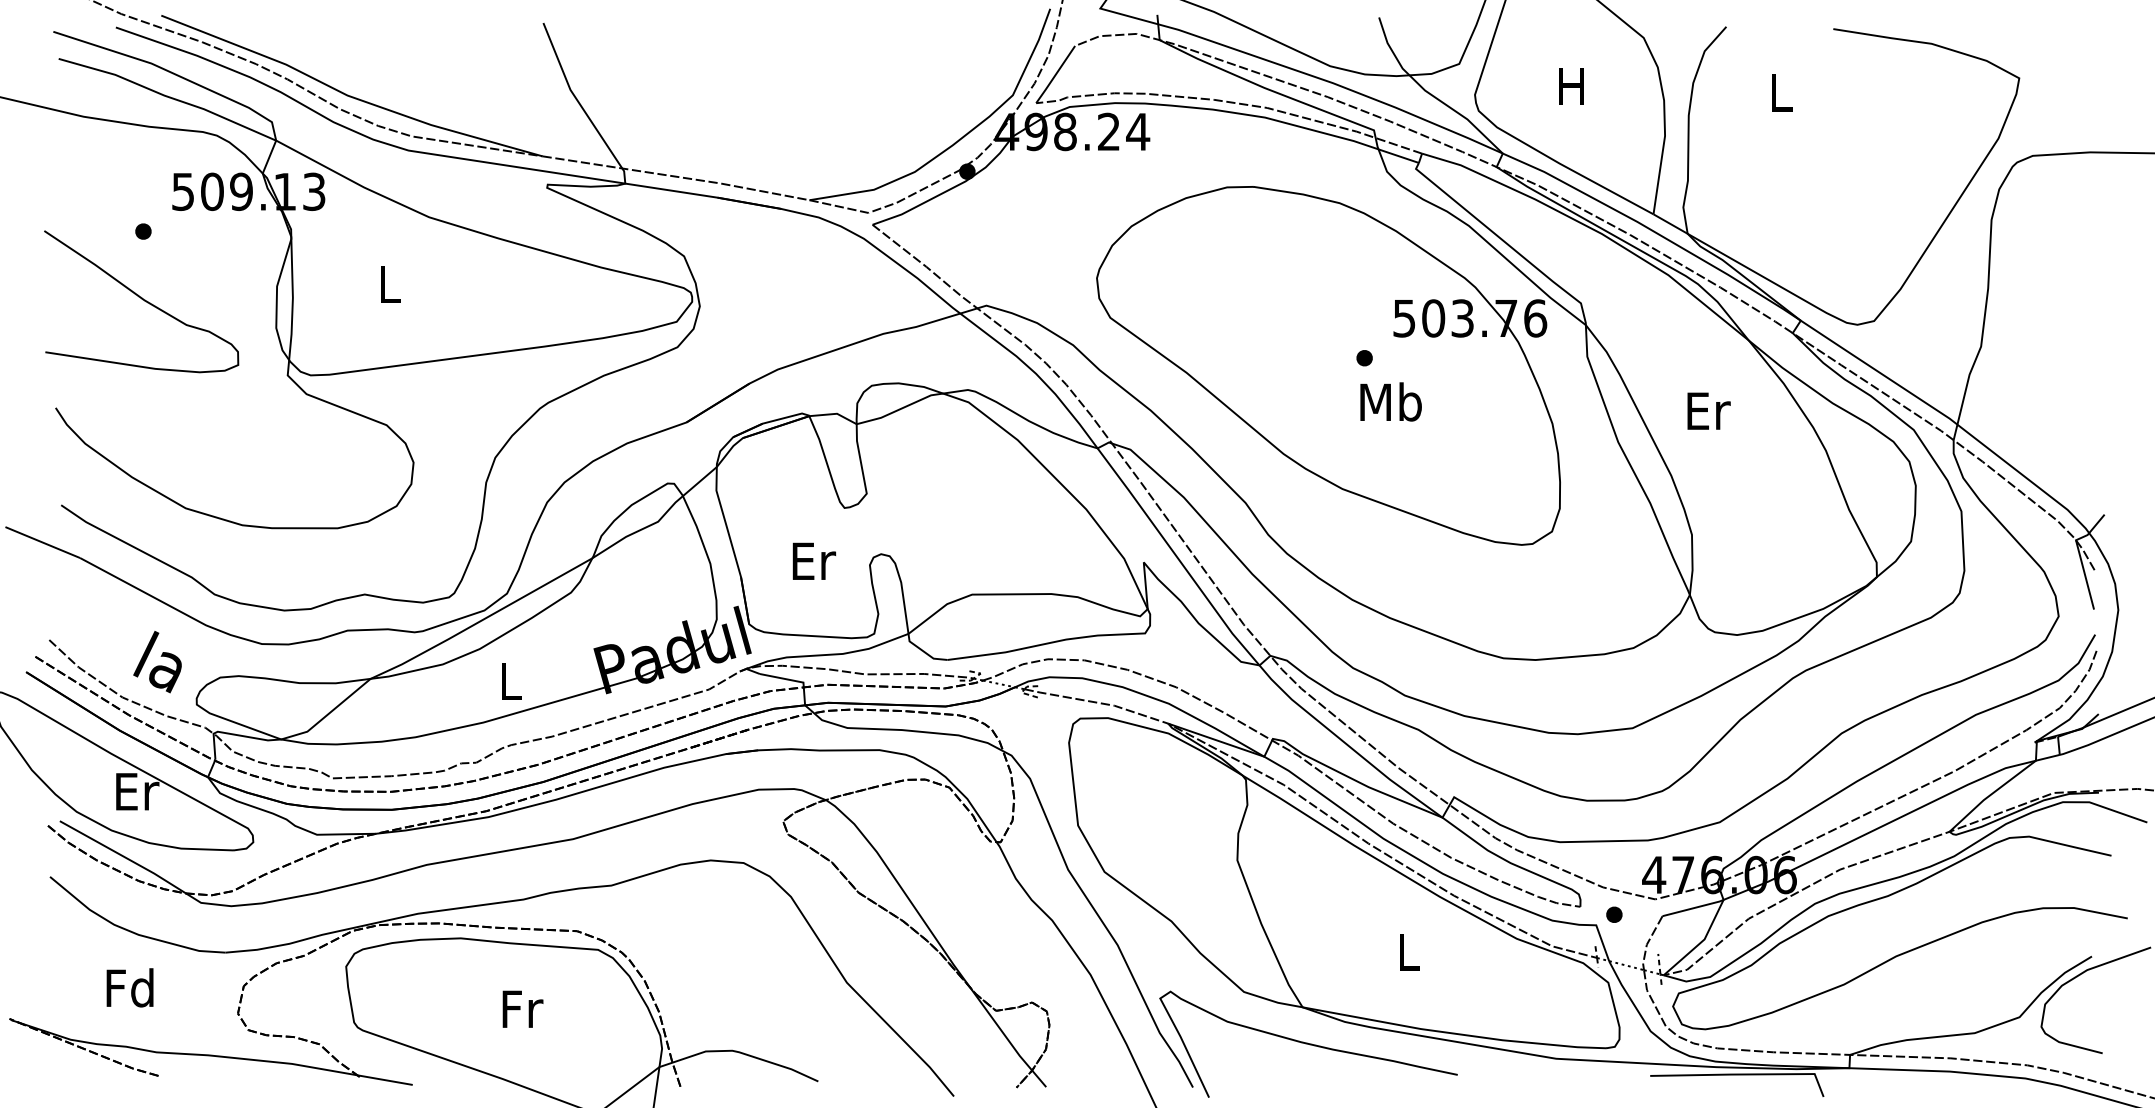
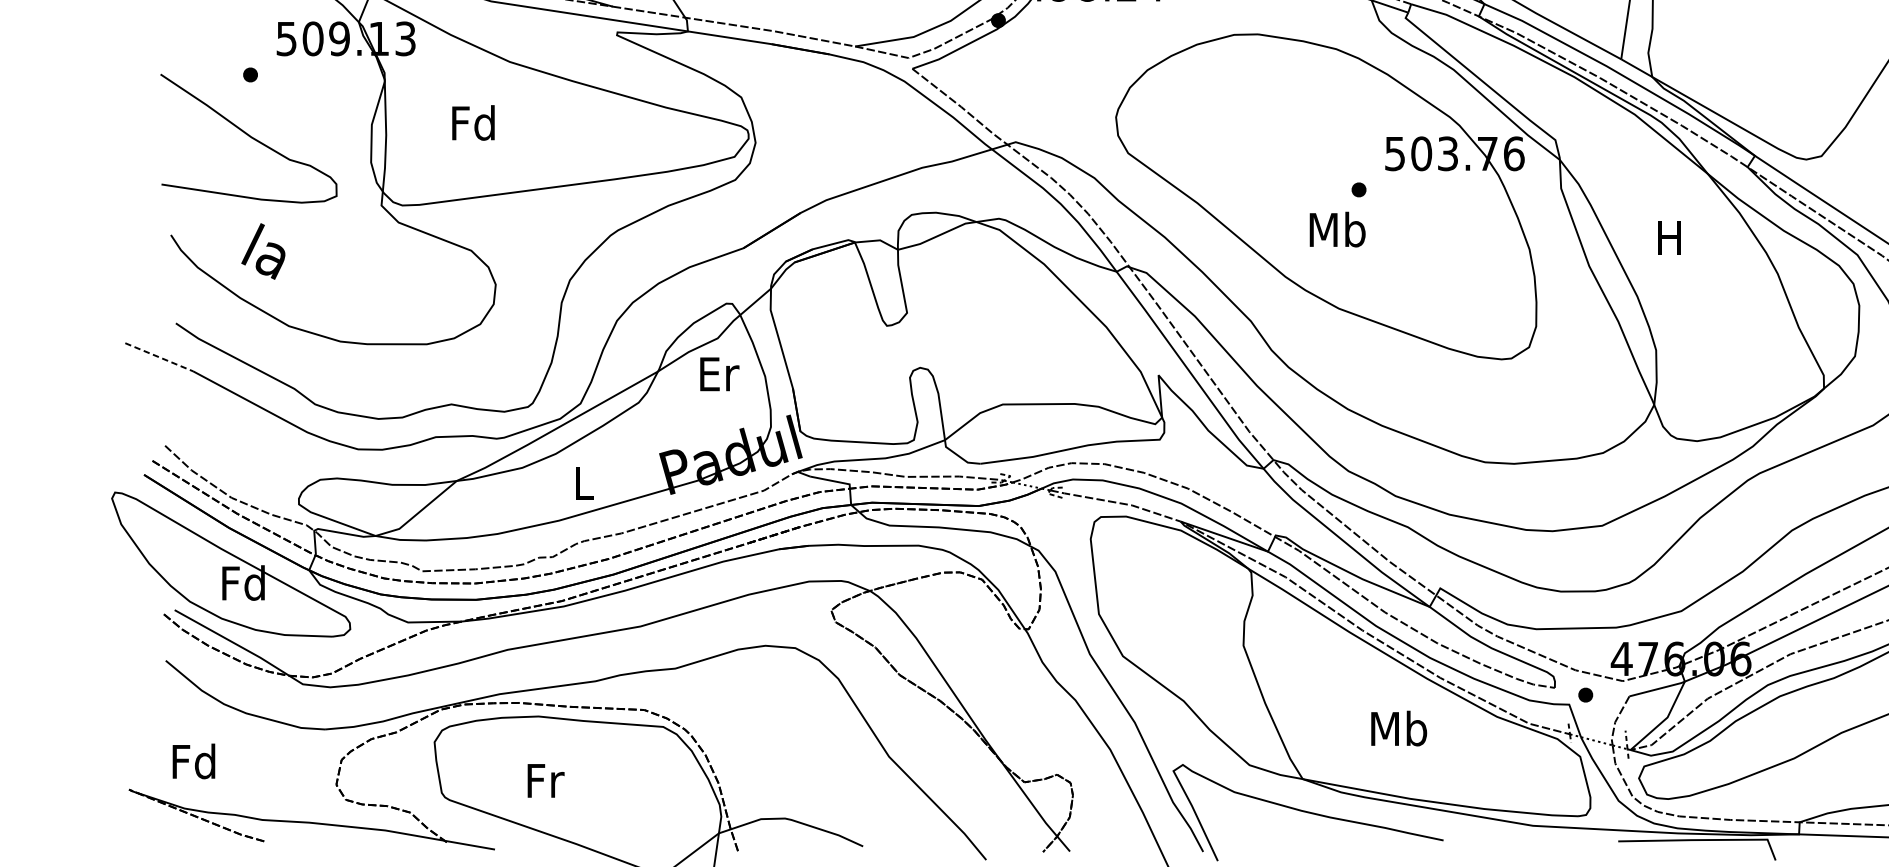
text: (388, 284) -> (472, 123), L -> Fd
text: (1390, 401) -> (1337, 229), moved
text: (1708, 410) -> (1671, 237), Er -> H
line: (43, 542) -> (159, 357), solid -> dashed
text: (814, 560) -> (719, 373), moved
text: (157, 662) -> (263, 251), moved
text: (135, 790) -> (243, 582), Er -> Fd
text: (1408, 951) -> (1398, 728), L -> Mb
text: (129, 987) -> (193, 761), moved
text: (522, 1008) -> (545, 780), moved

